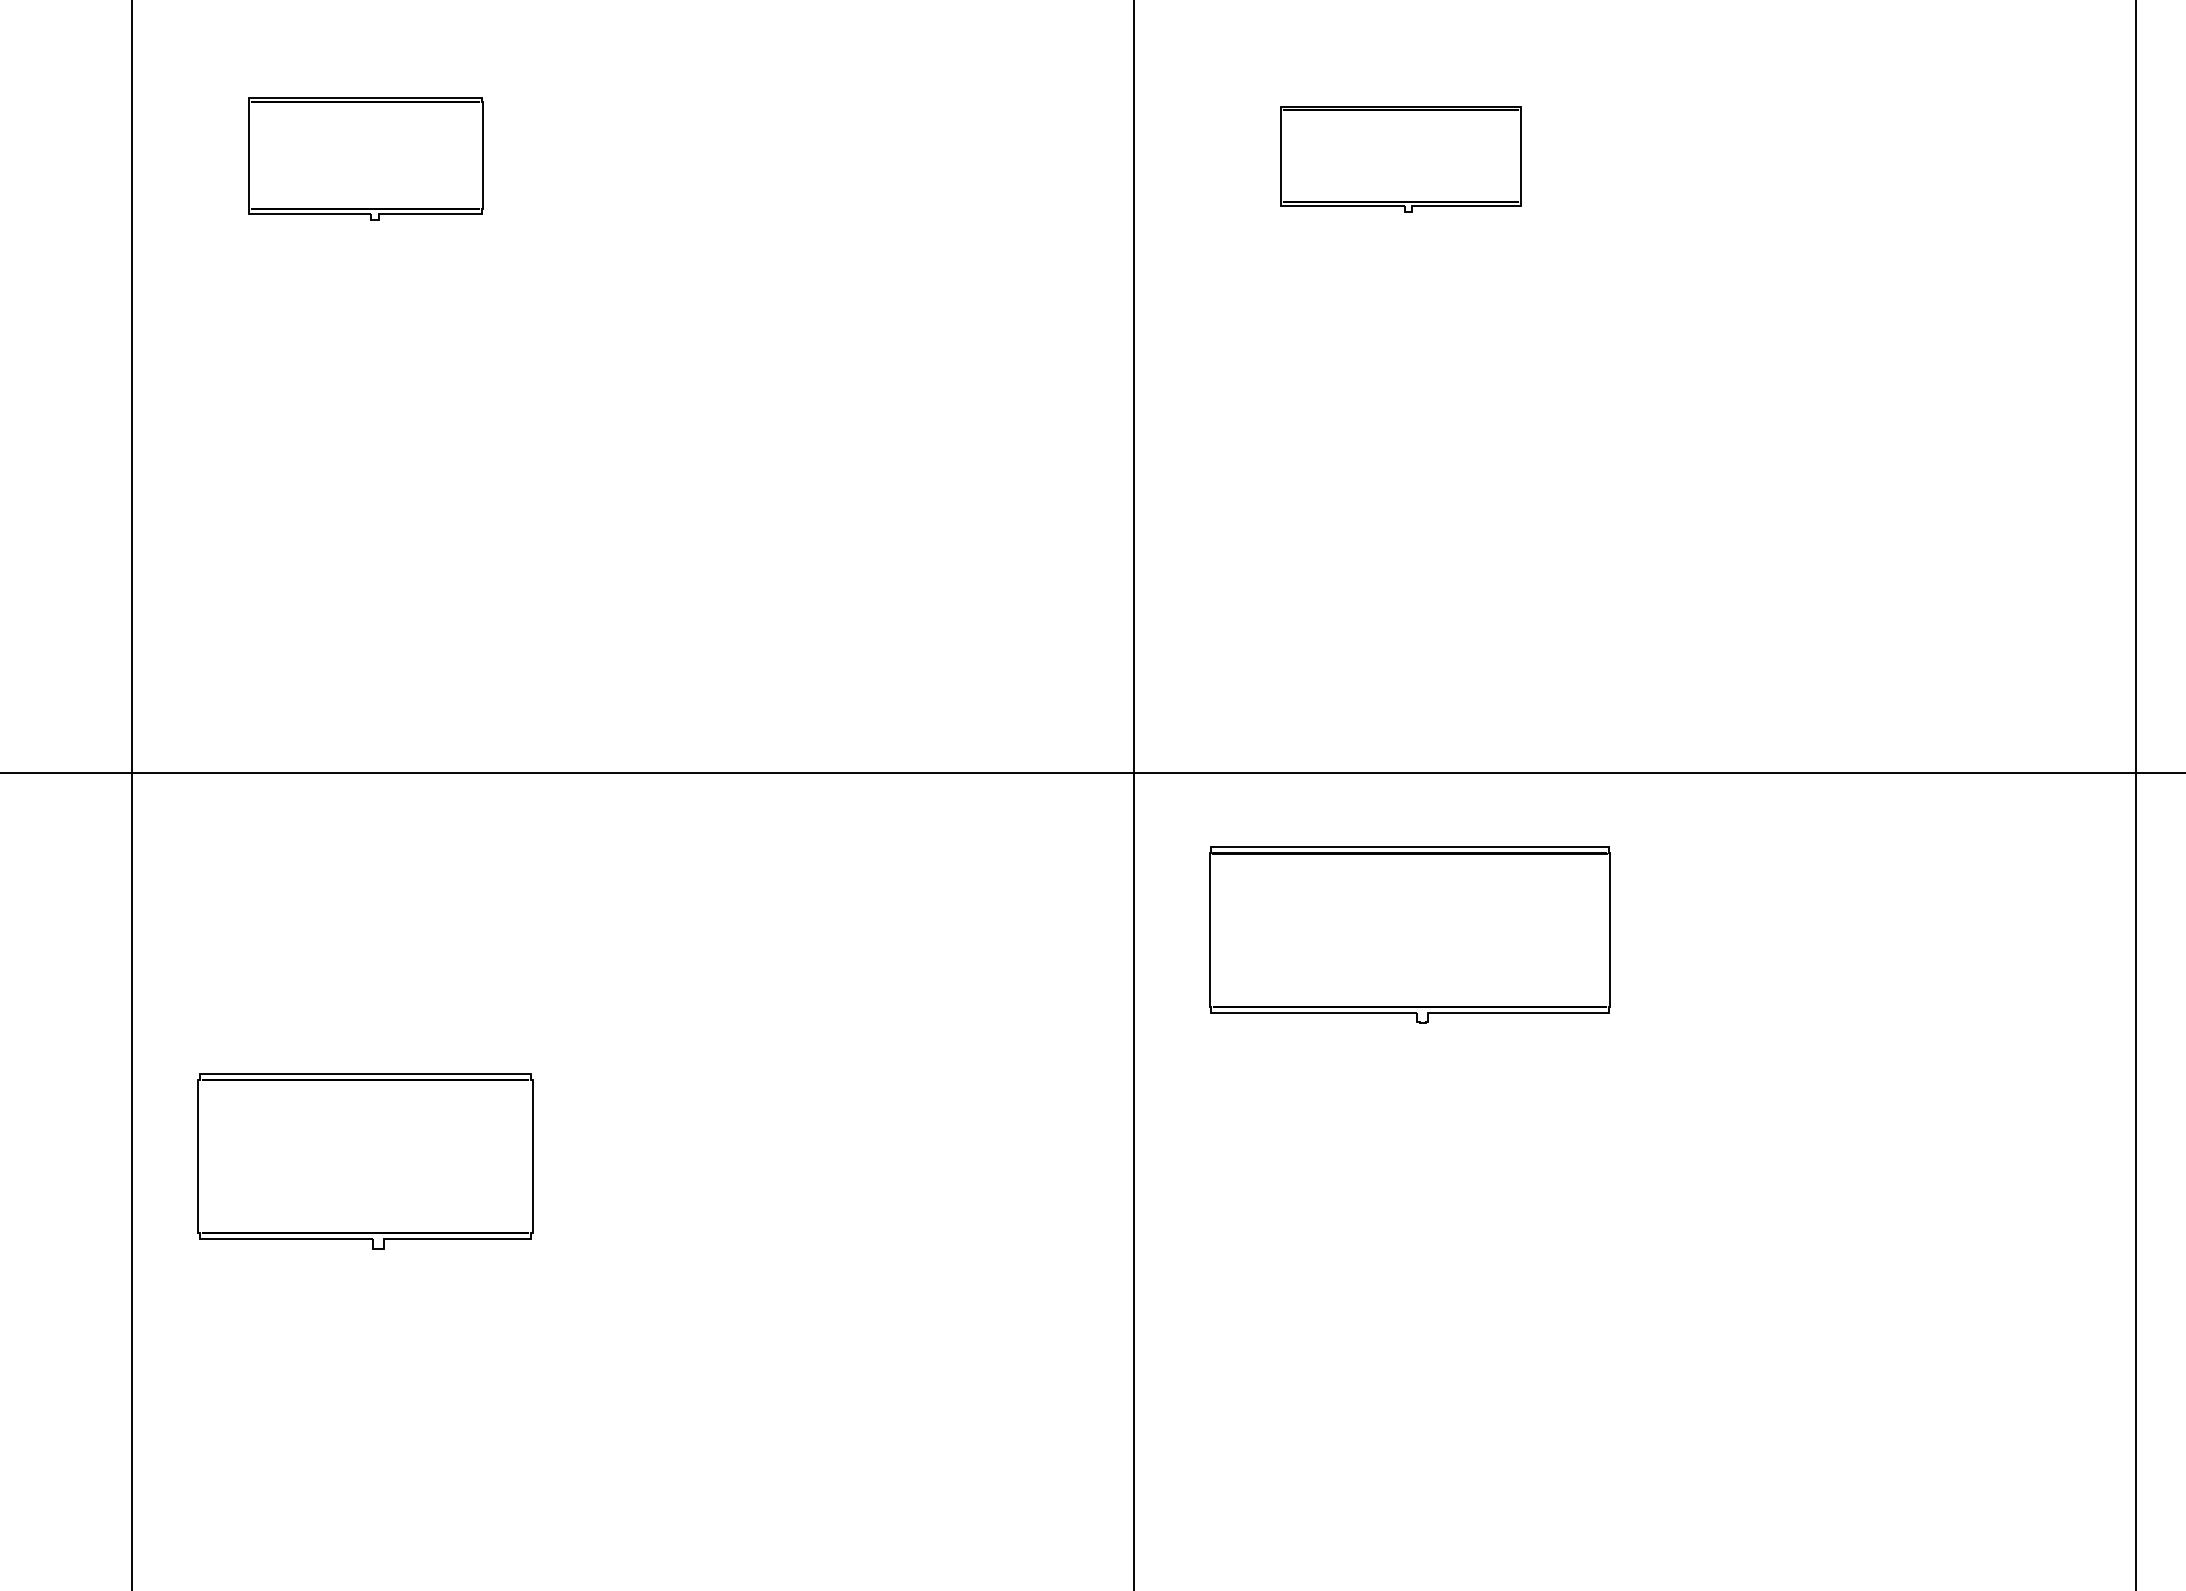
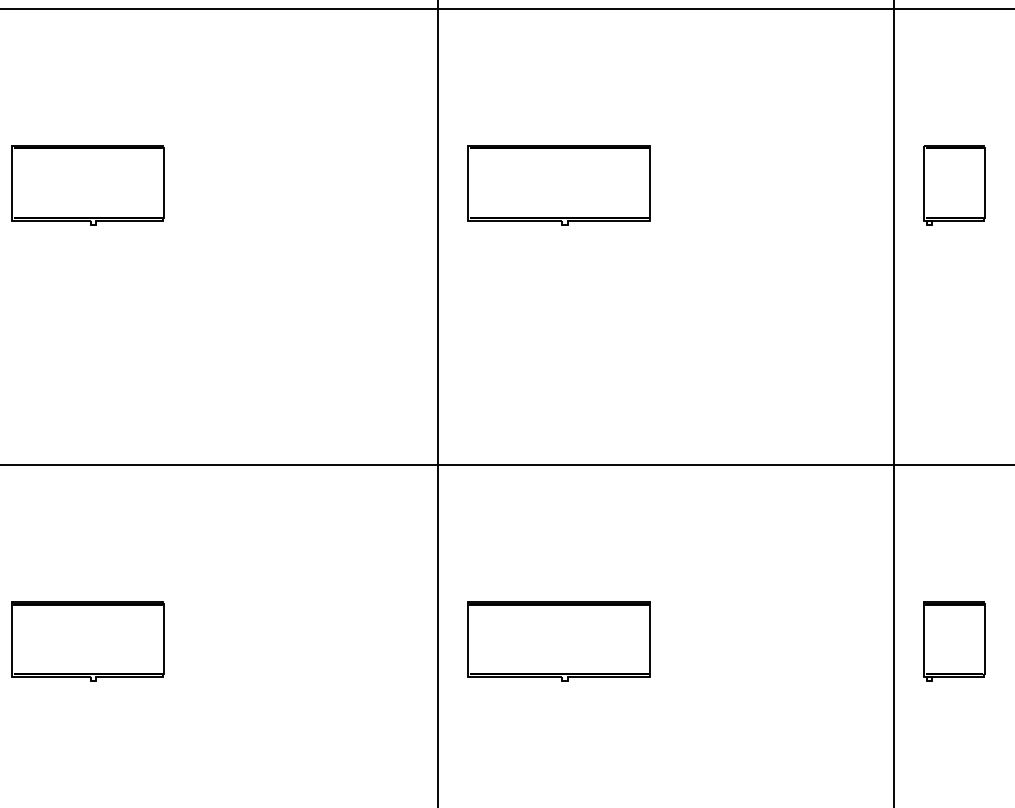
part: (364, 159) -> (87, 185), size x1.43
part: (1399, 159) -> (558, 185), size x1.67
part: (1408, 934) -> (558, 641), moved

